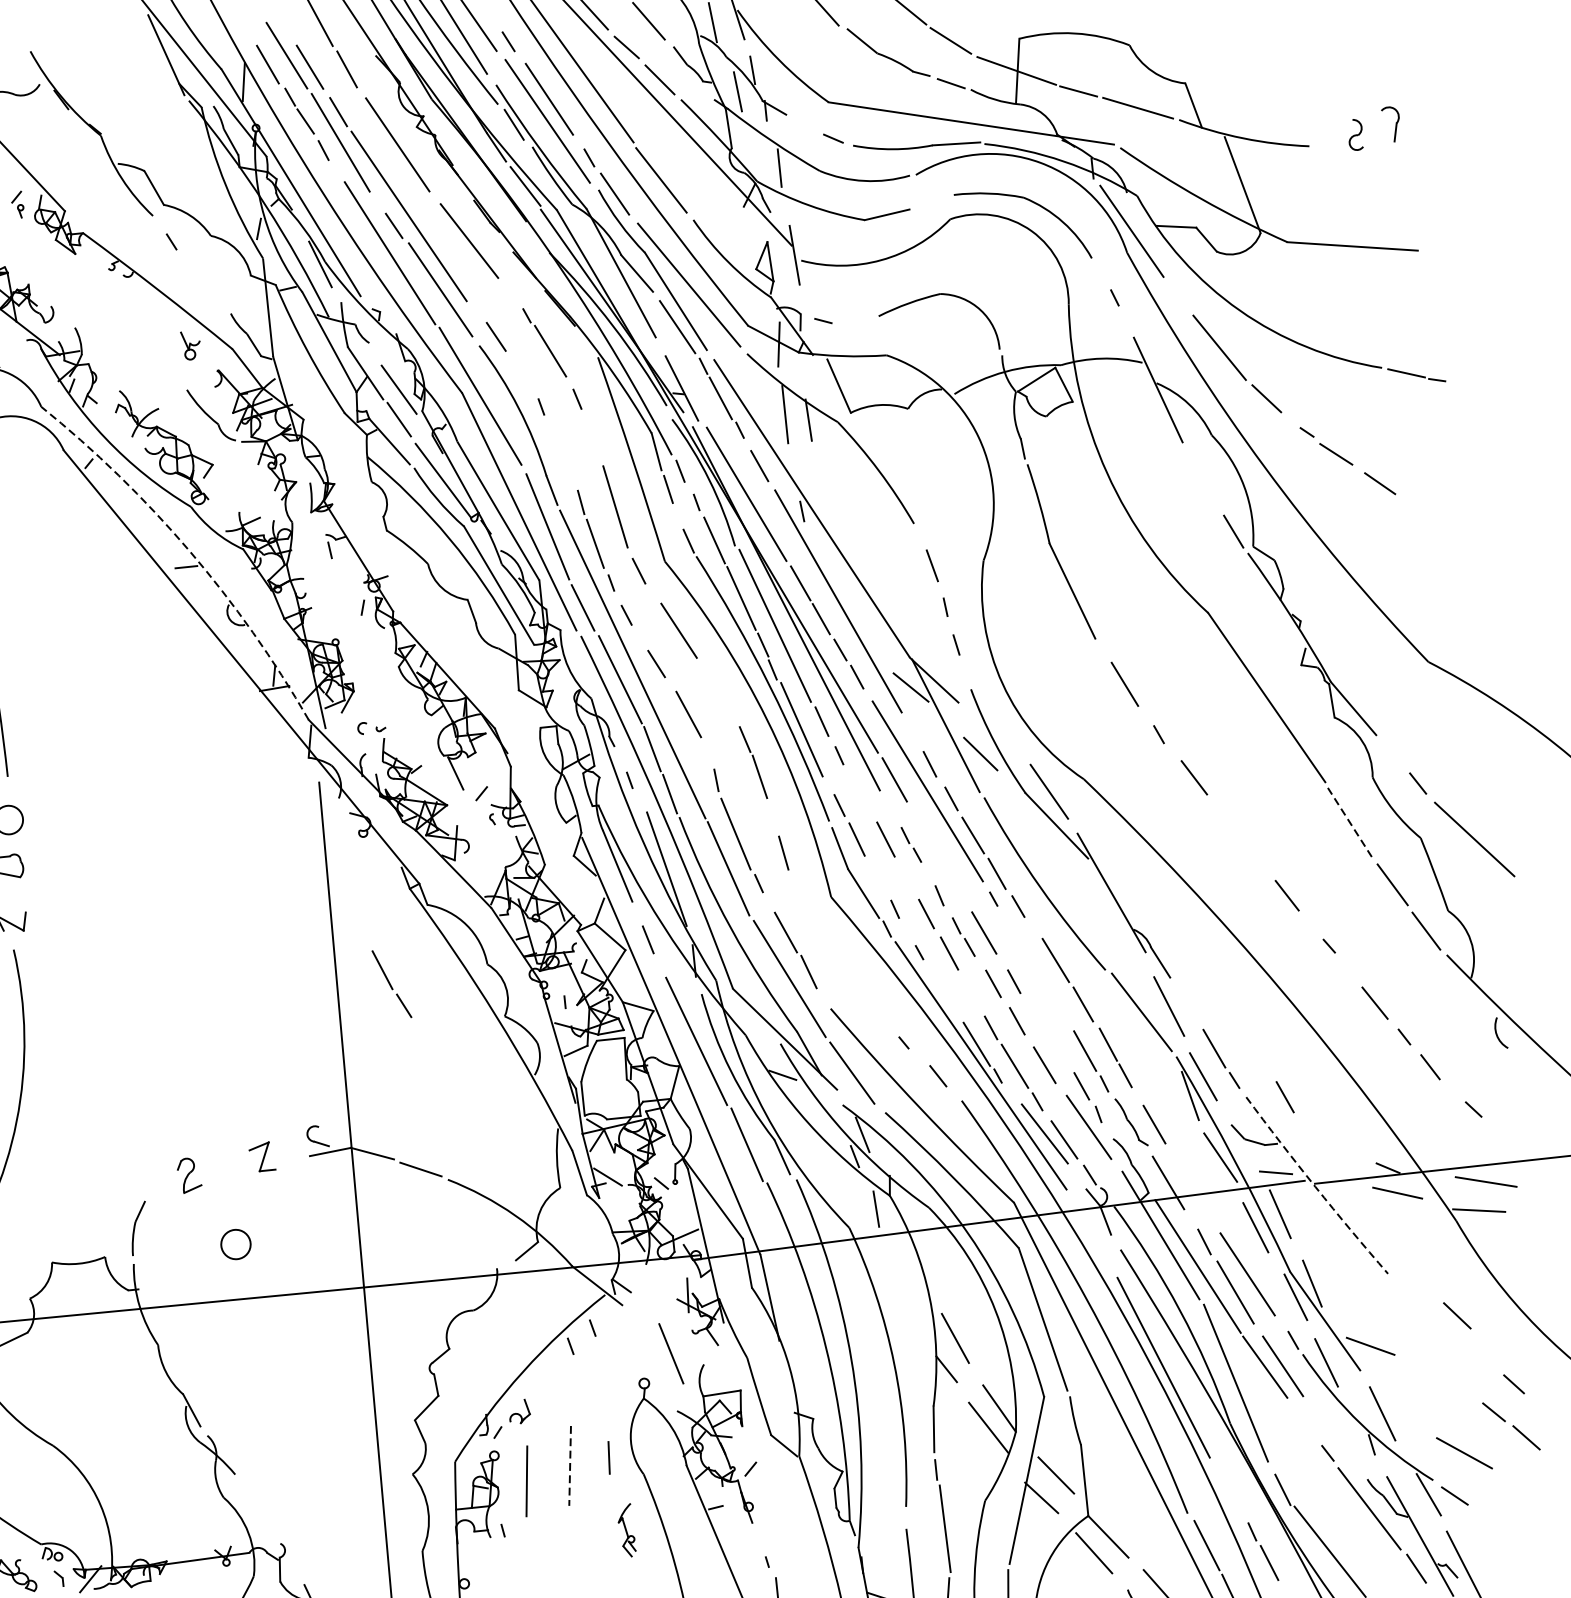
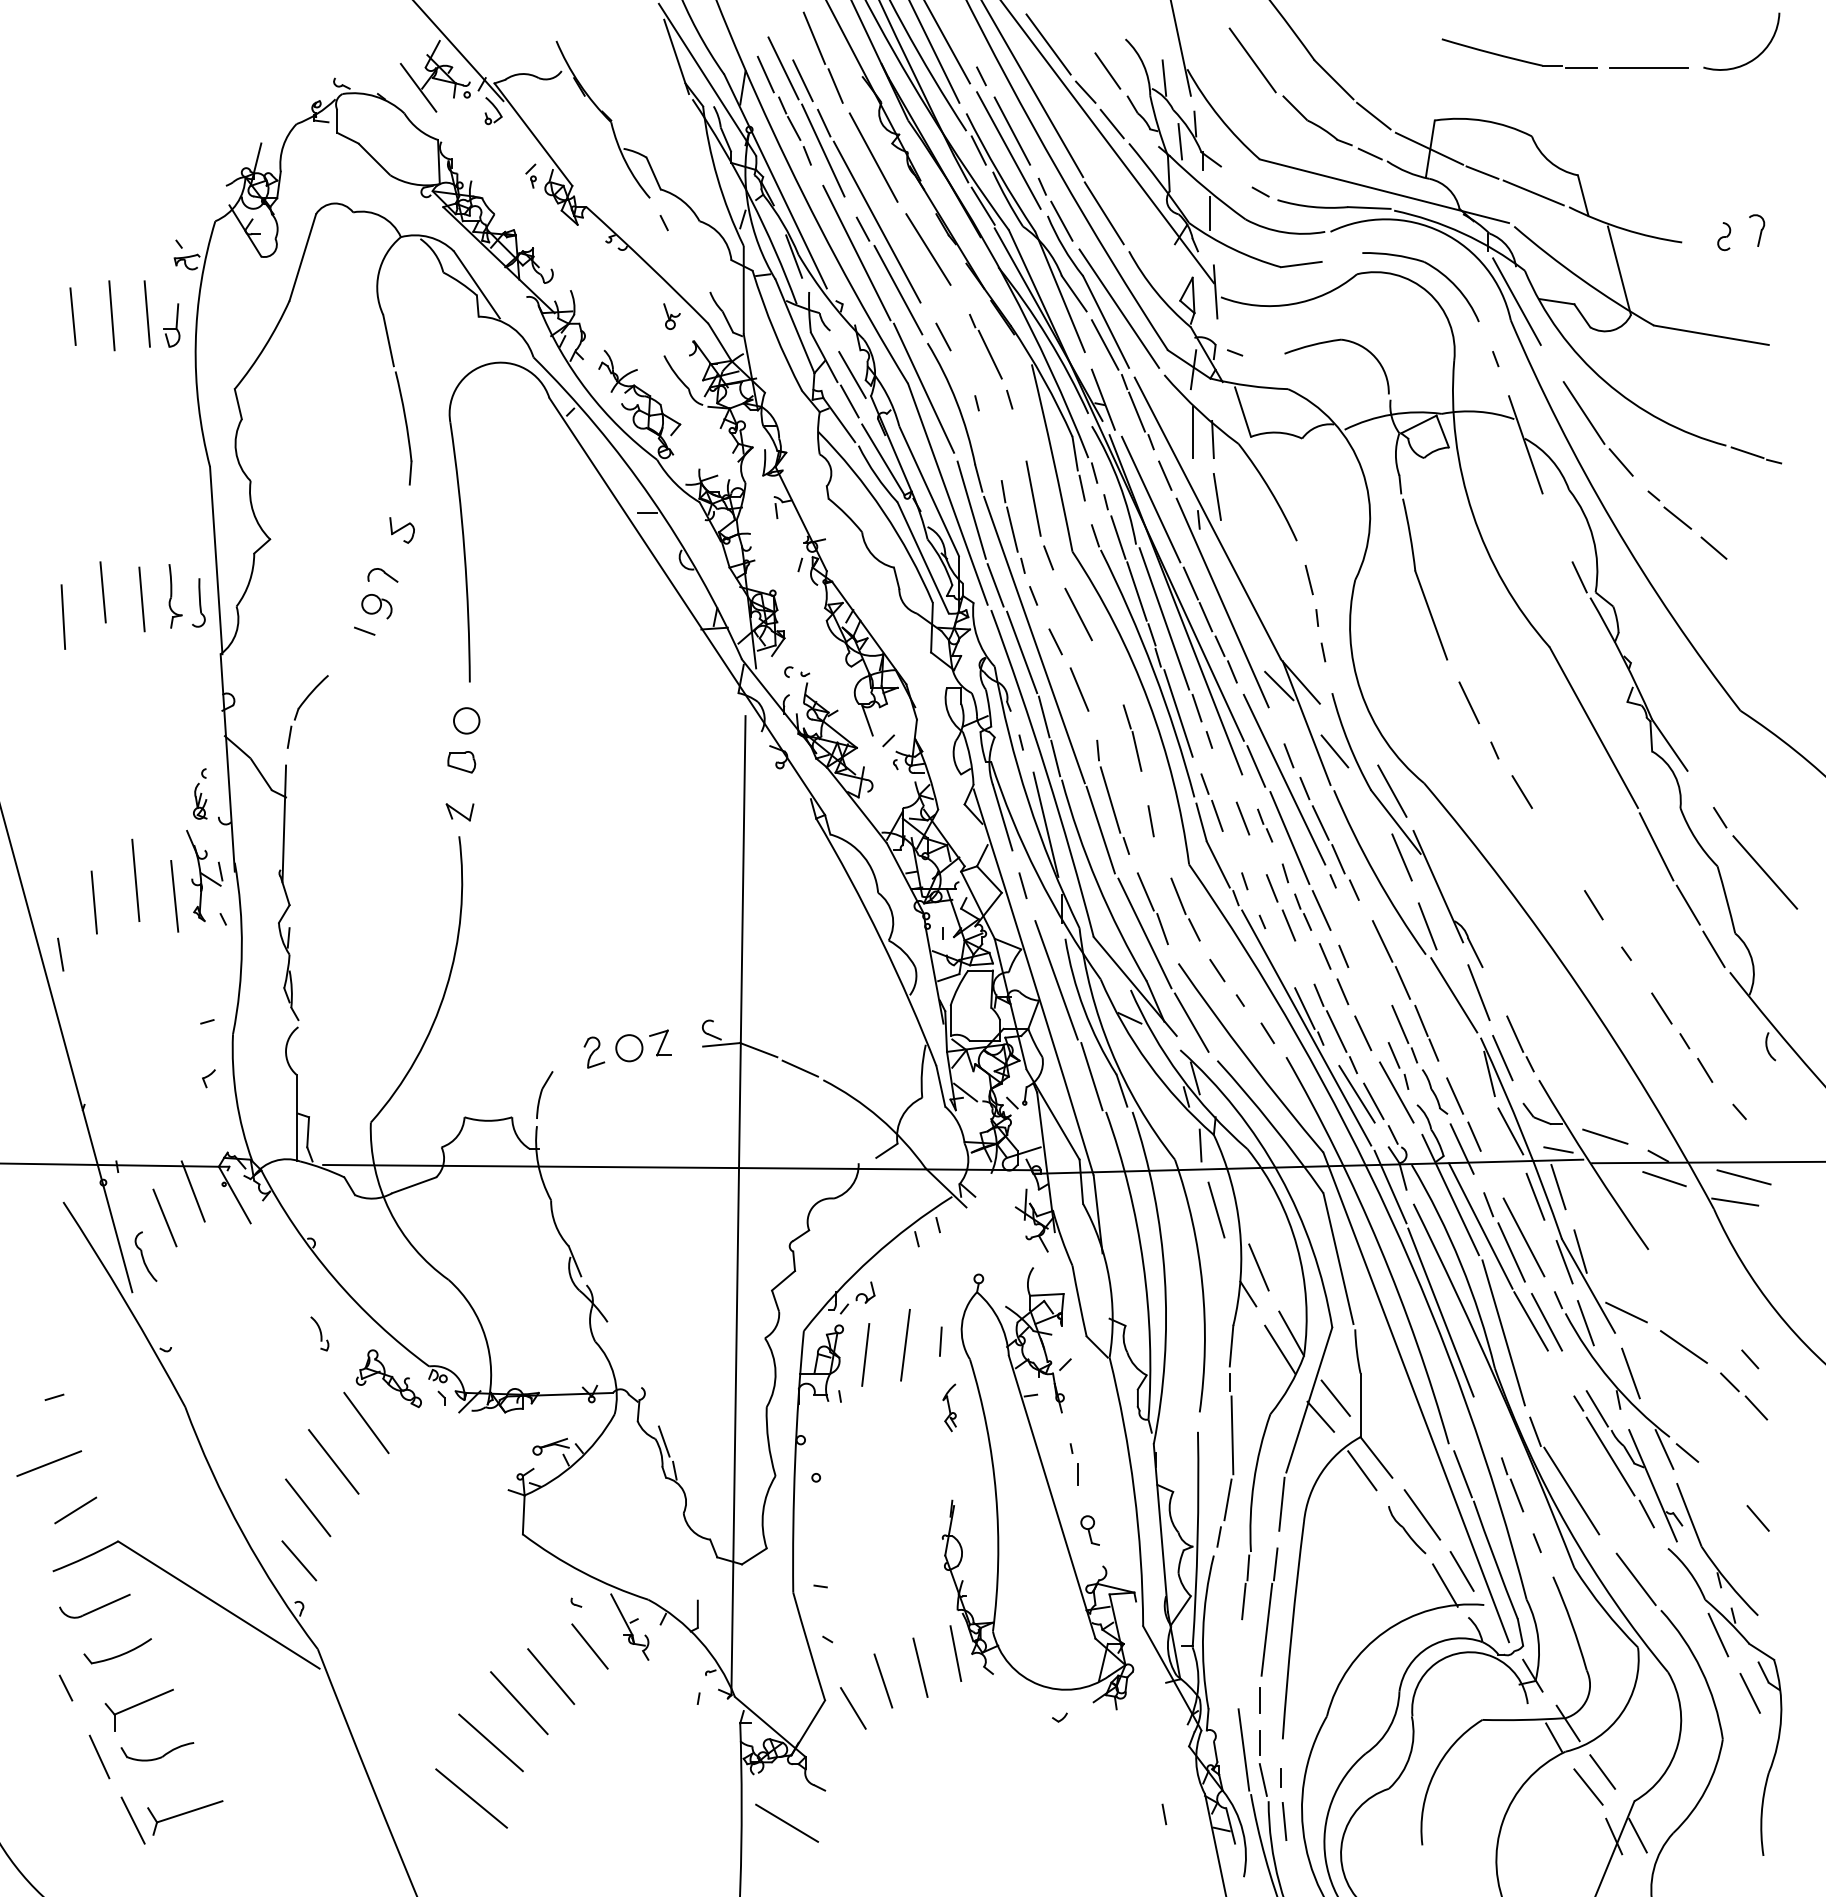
line: (819, 483) -> (1216, 496), added
arc: (189, 550) -> (651, 498), dashed -> solid
line: (1350, 823) -> (1656, 846), dashed -> solid
line: (939, 855) -> (1289, 837), added
line: (1067, 864) -> (1401, 857), added
line: (1104, 938) -> (1427, 926), added
part: (391, 984) -> (1185, 909), moved
line: (874, 1011) -> (1217, 970), added
line: (1285, 1096) -> (1474, 1136), moved
line: (1326, 1152) -> (1605, 1136), added
arc: (1315, 1187) -> (1592, 1166), dashed -> solid
line: (1092, 1232) -> (1390, 1186), added
circle: (236, 1244) -> (629, 1048), moved
line: (1456, 1315) -> (1757, 1518), moved
line: (671, 1353) -> (1216, 1209), moved
line: (1463, 1452) -> (1683, 1346), moved
line: (1348, 1456) -> (1596, 1408), added
line: (570, 1466) -> (905, 1345), dashed -> solid

